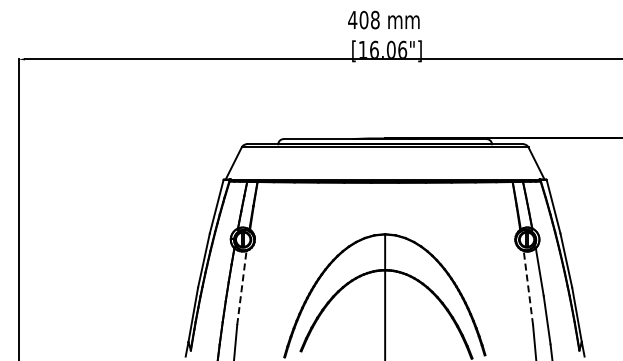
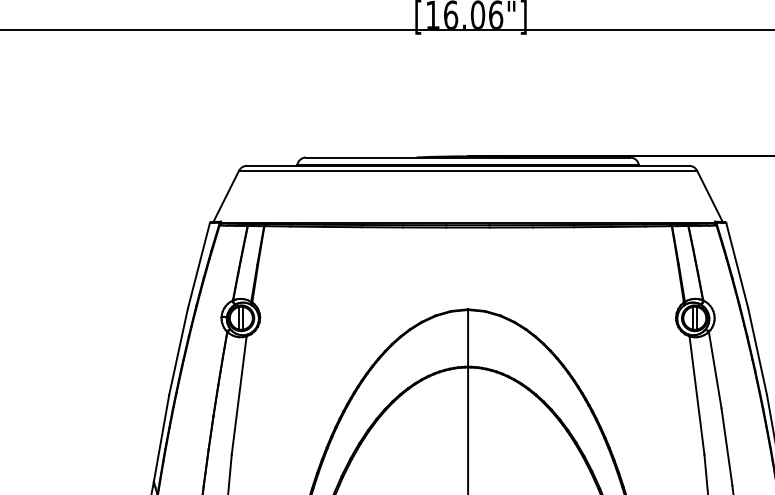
line: (241, 287) -> (238, 394), dashed -> solid
line: (528, 287) -> (697, 394), dashed -> solid

